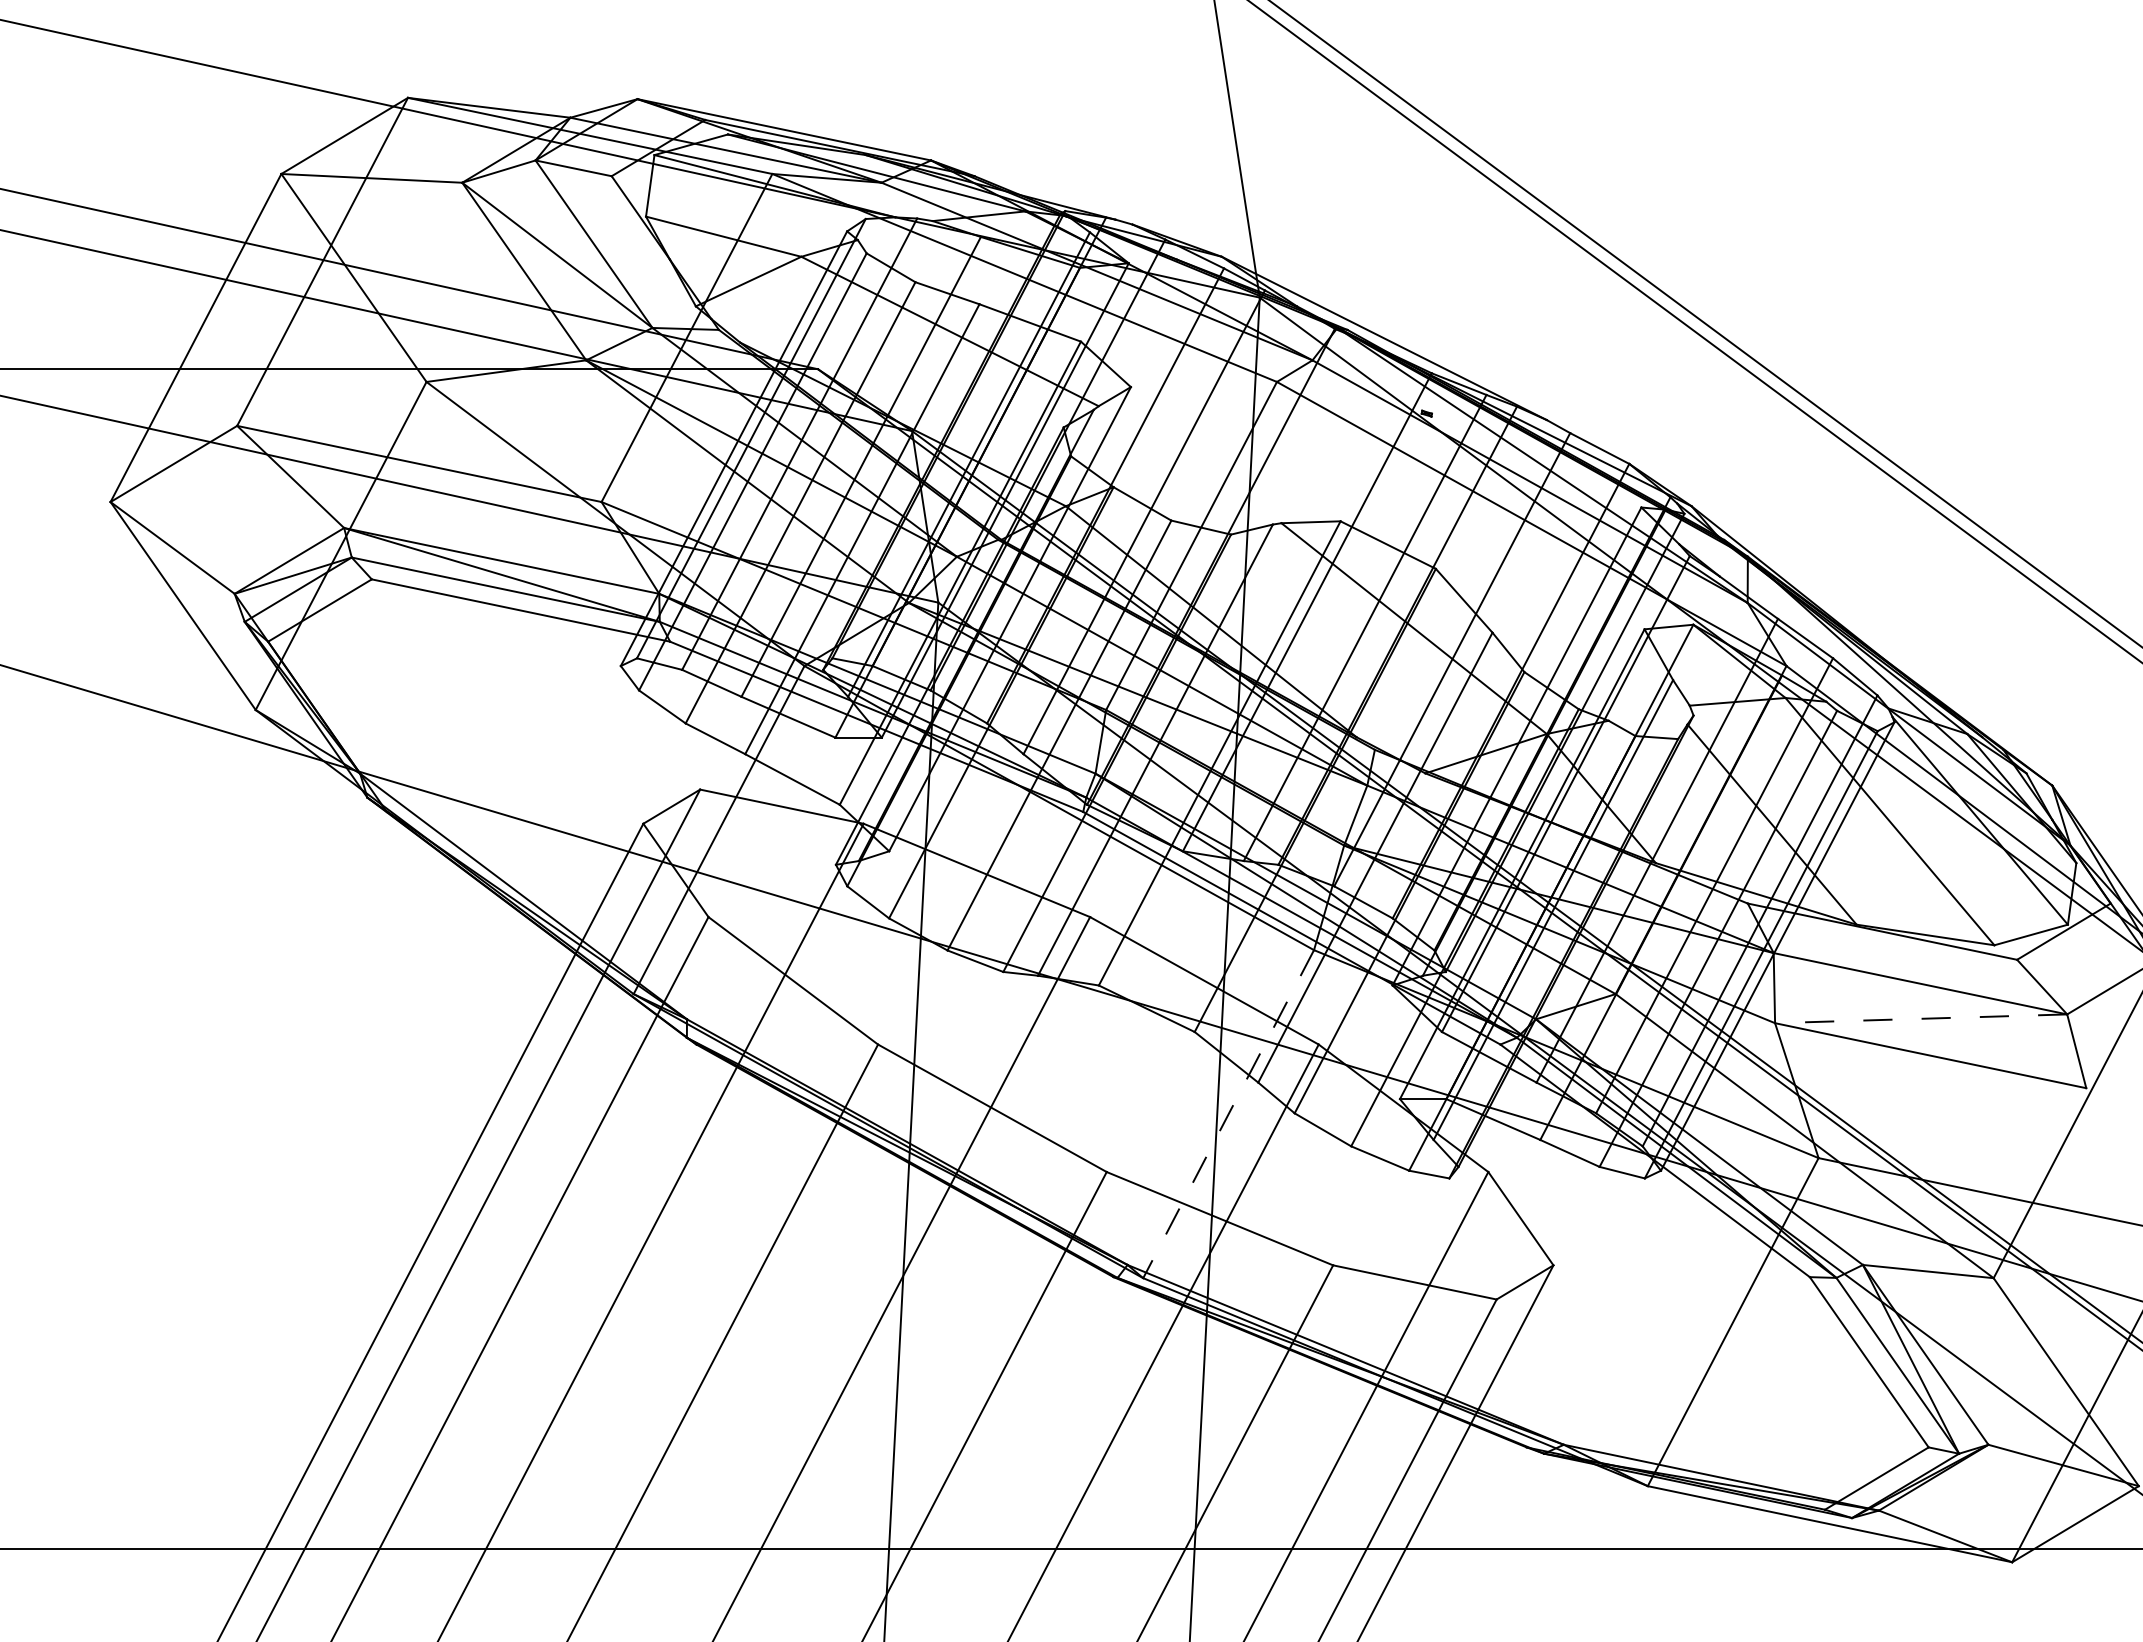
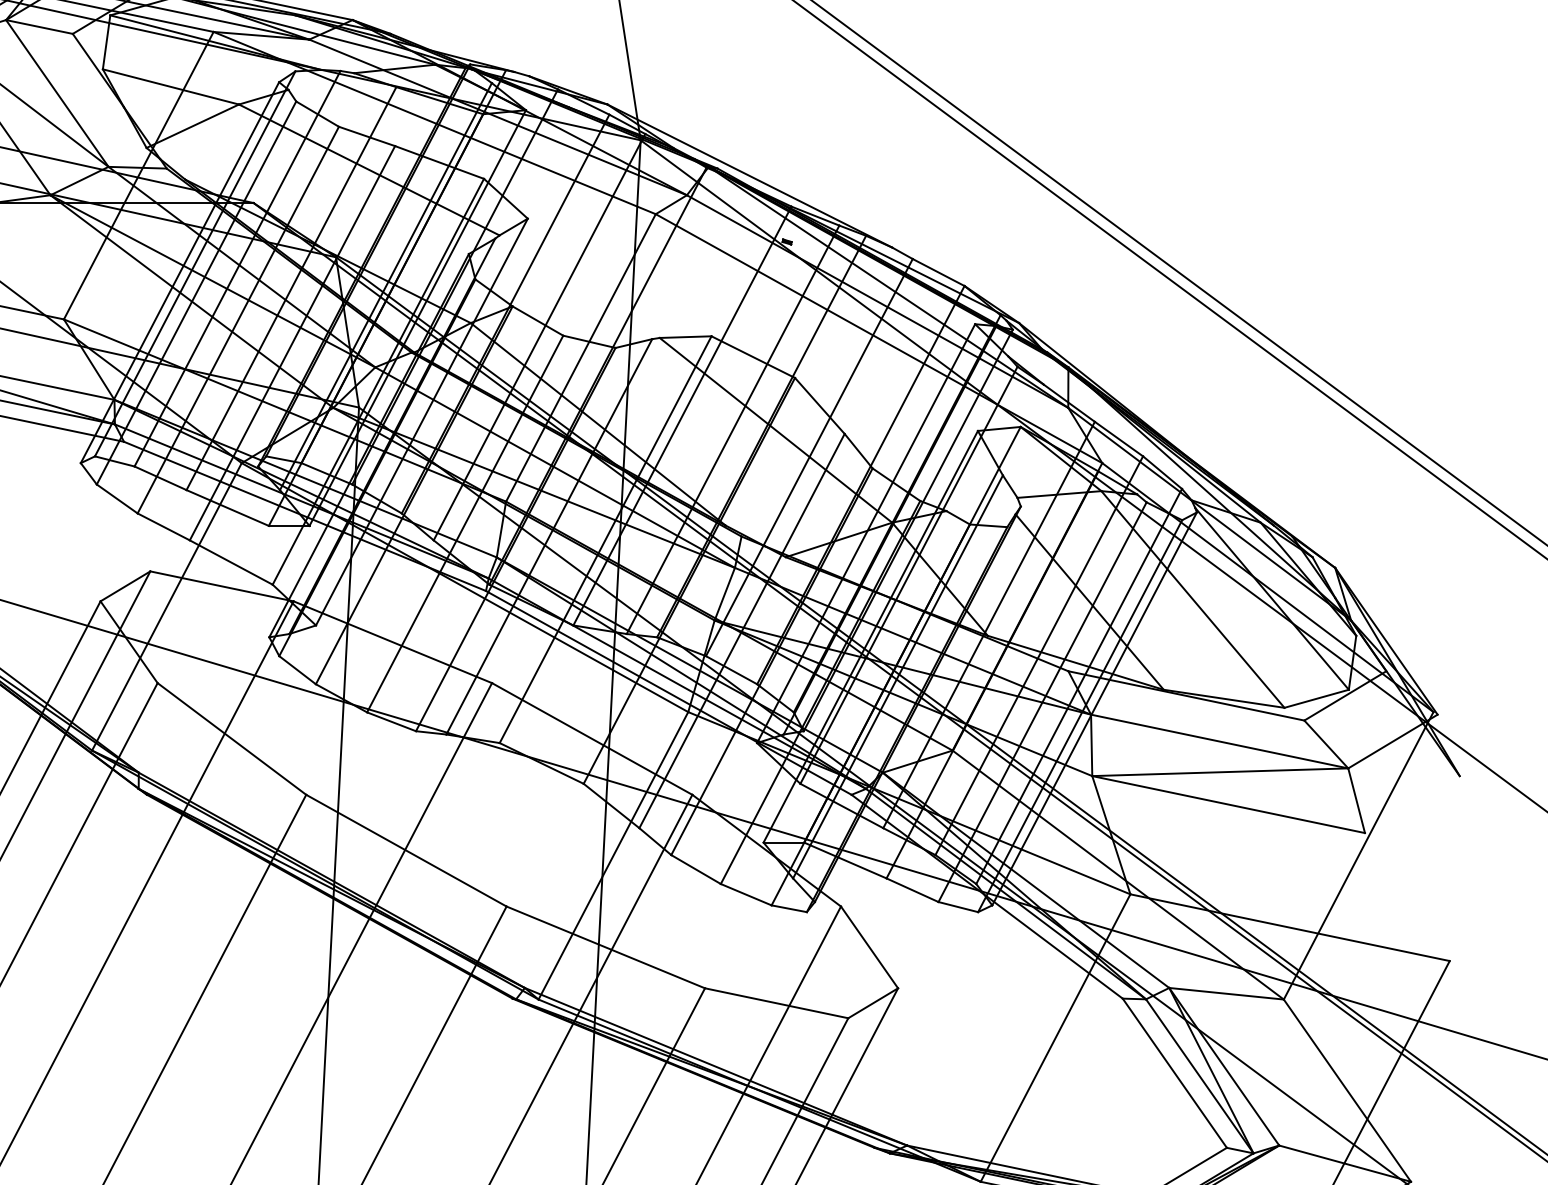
line: (1920, 1018) -> (1219, 771), dashed -> solid
line: (1228, 1114) -> (613, 856), dashed -> solid

